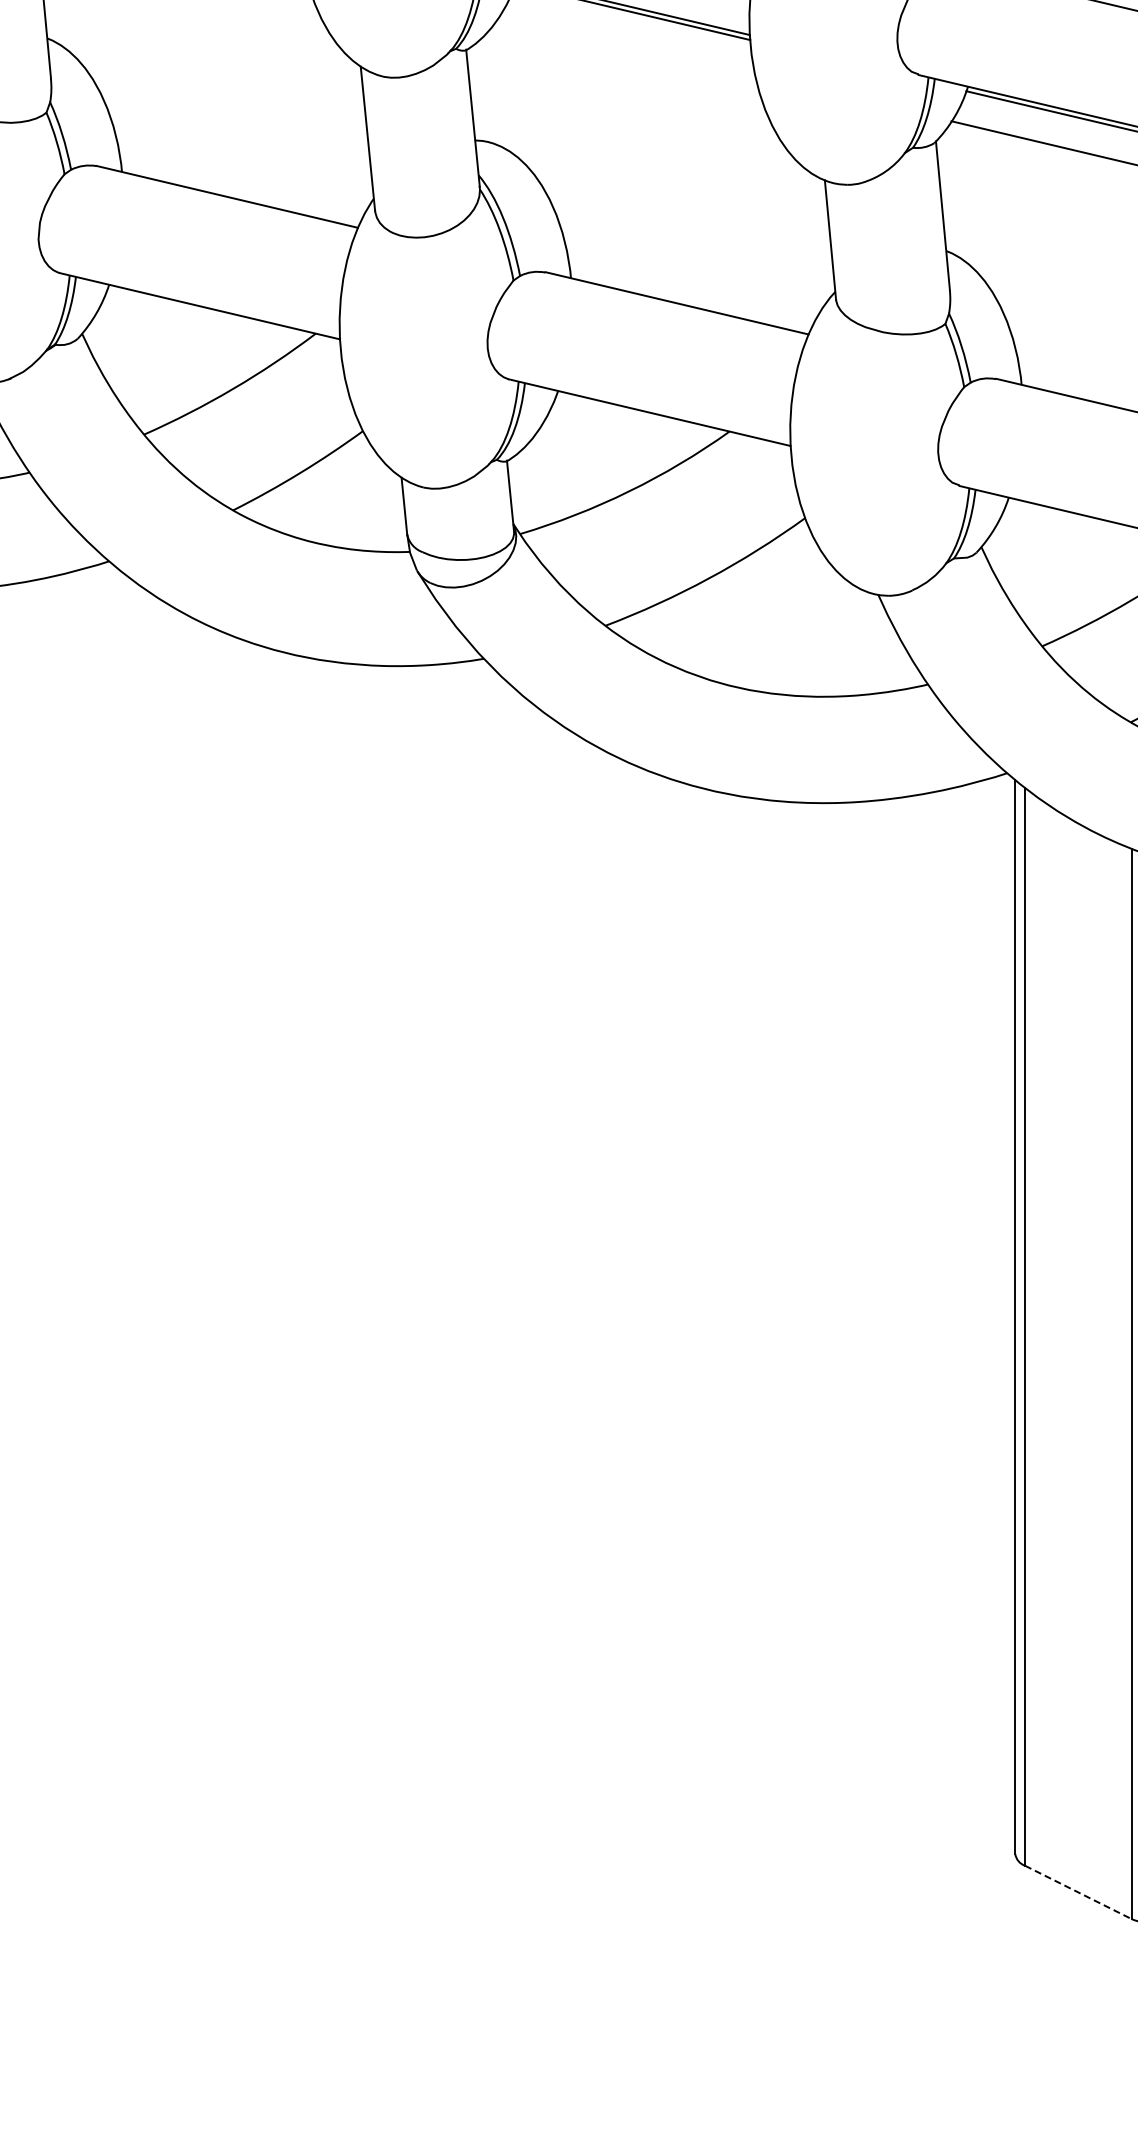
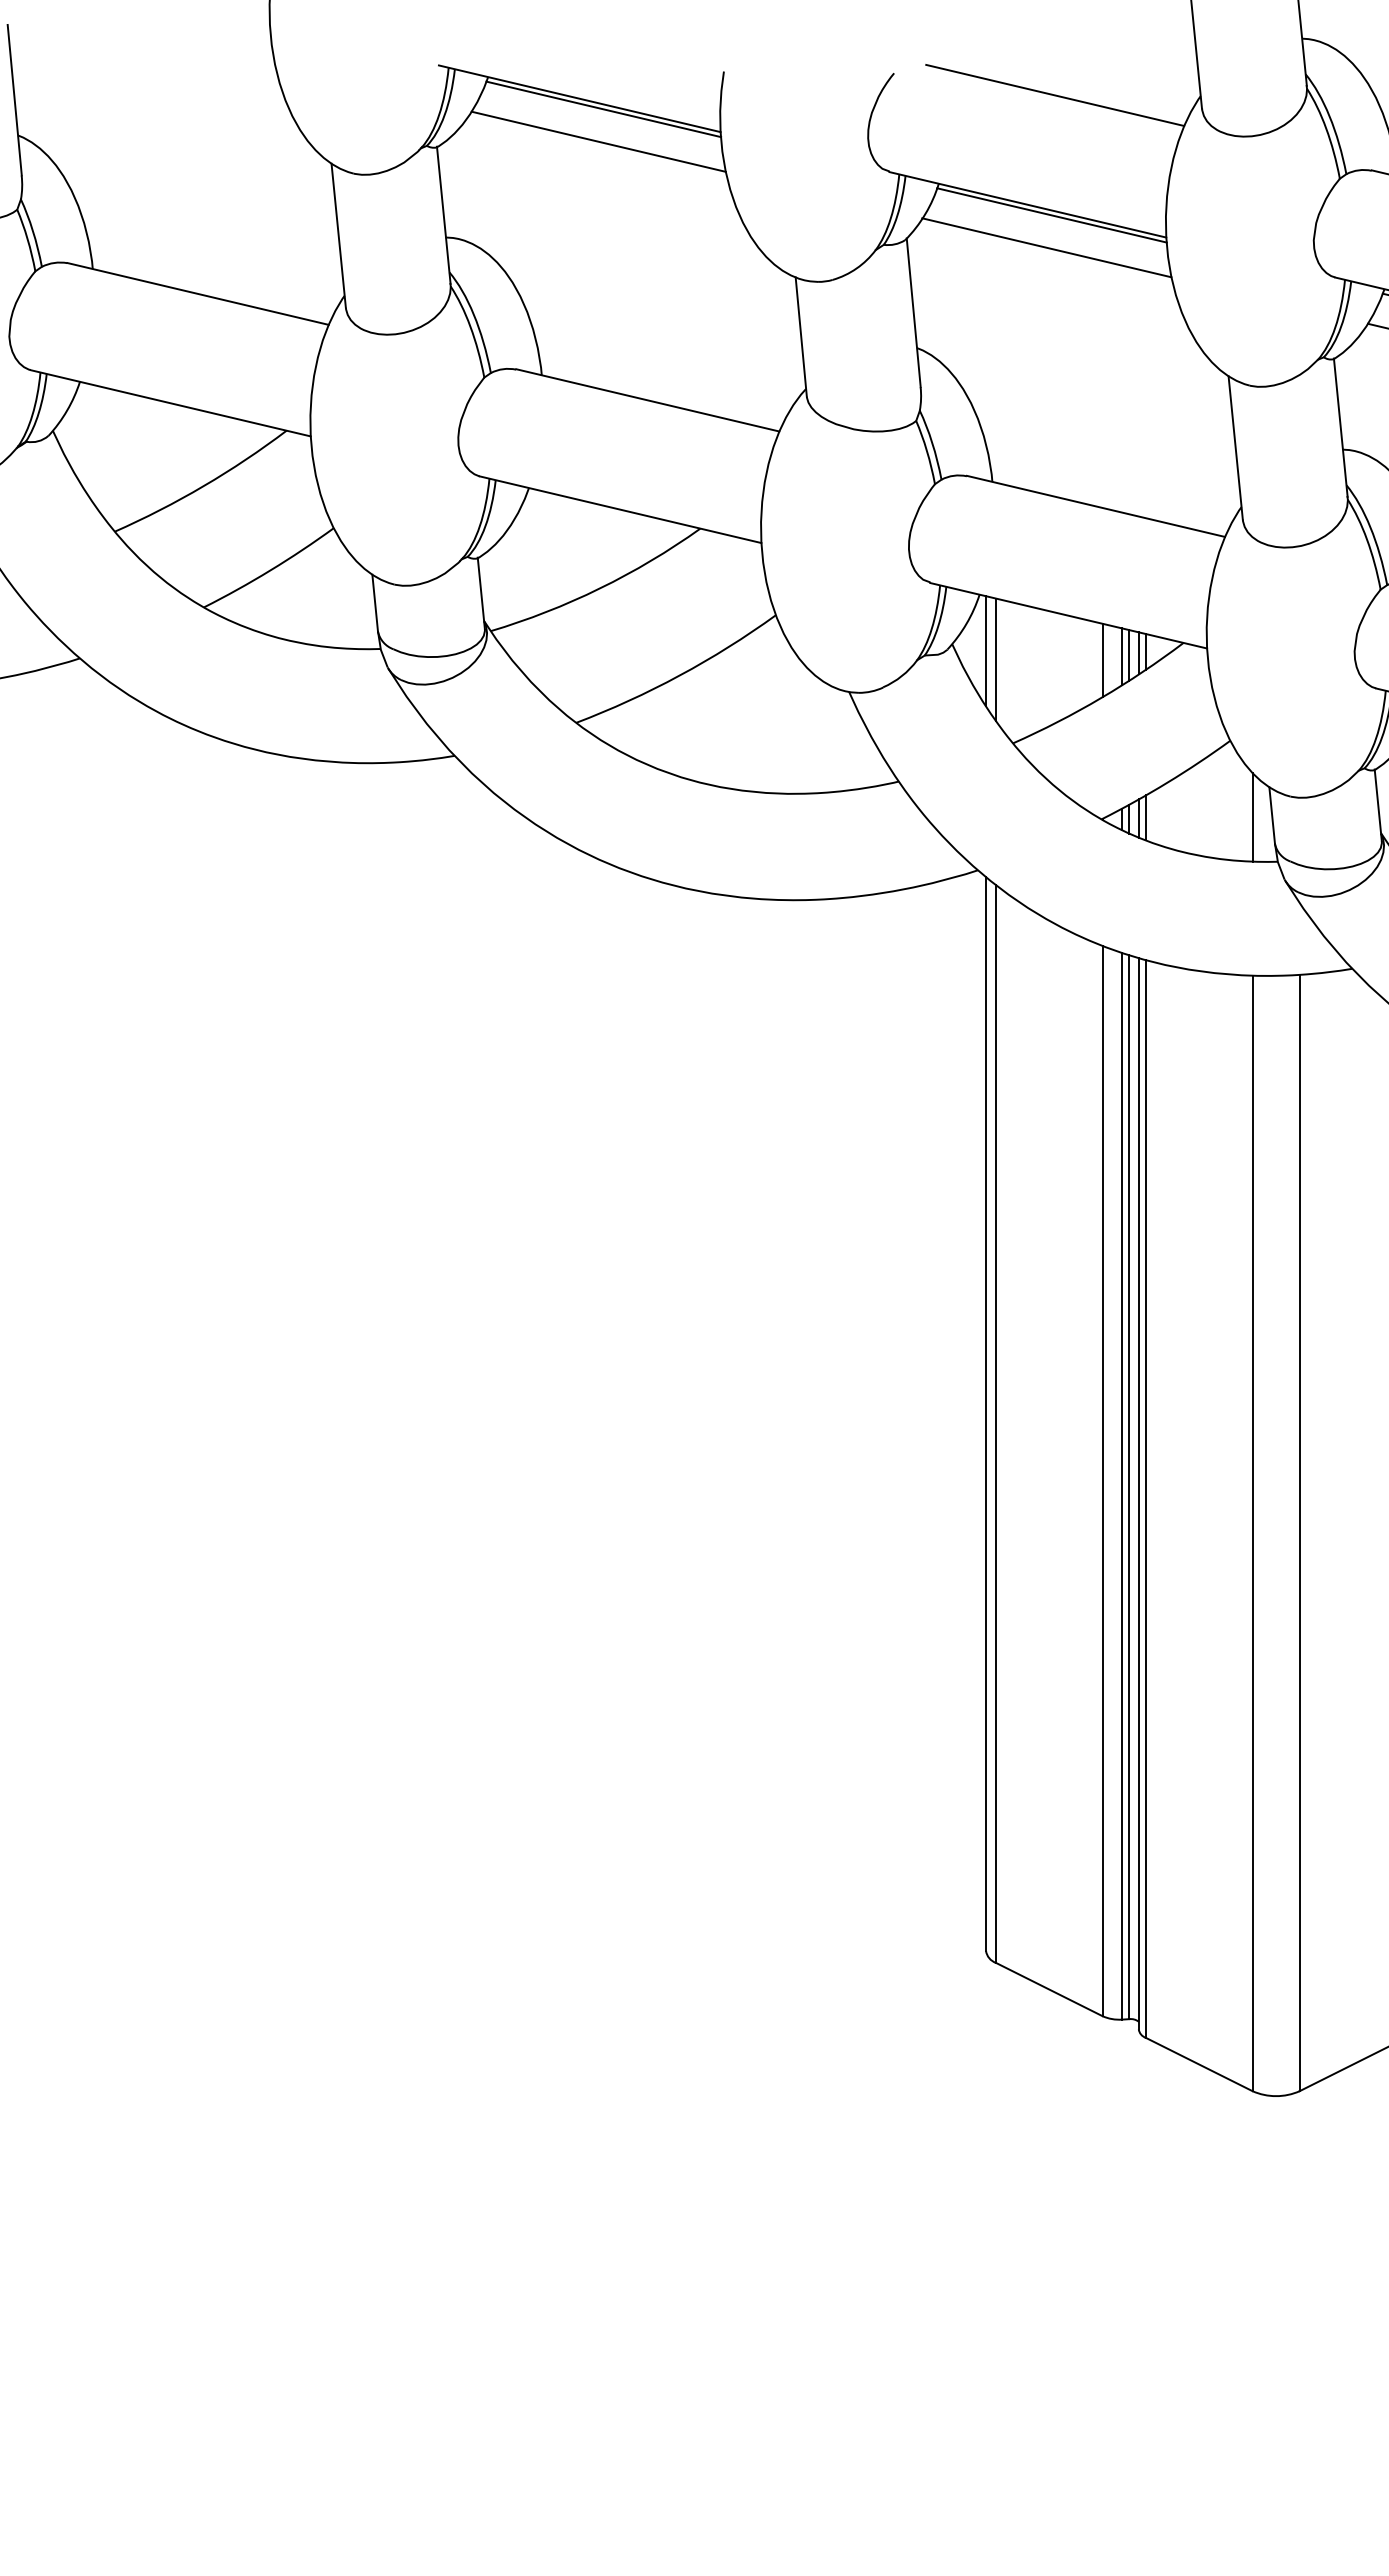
line: (627, 44) -> (598, 141), added
line: (1015, 554) -> (986, 651), added
line: (1024, 562) -> (995, 659), added
line: (1131, 563) -> (1102, 660), added
line: (1078, 1892) -> (1049, 1989), dashed -> solid

